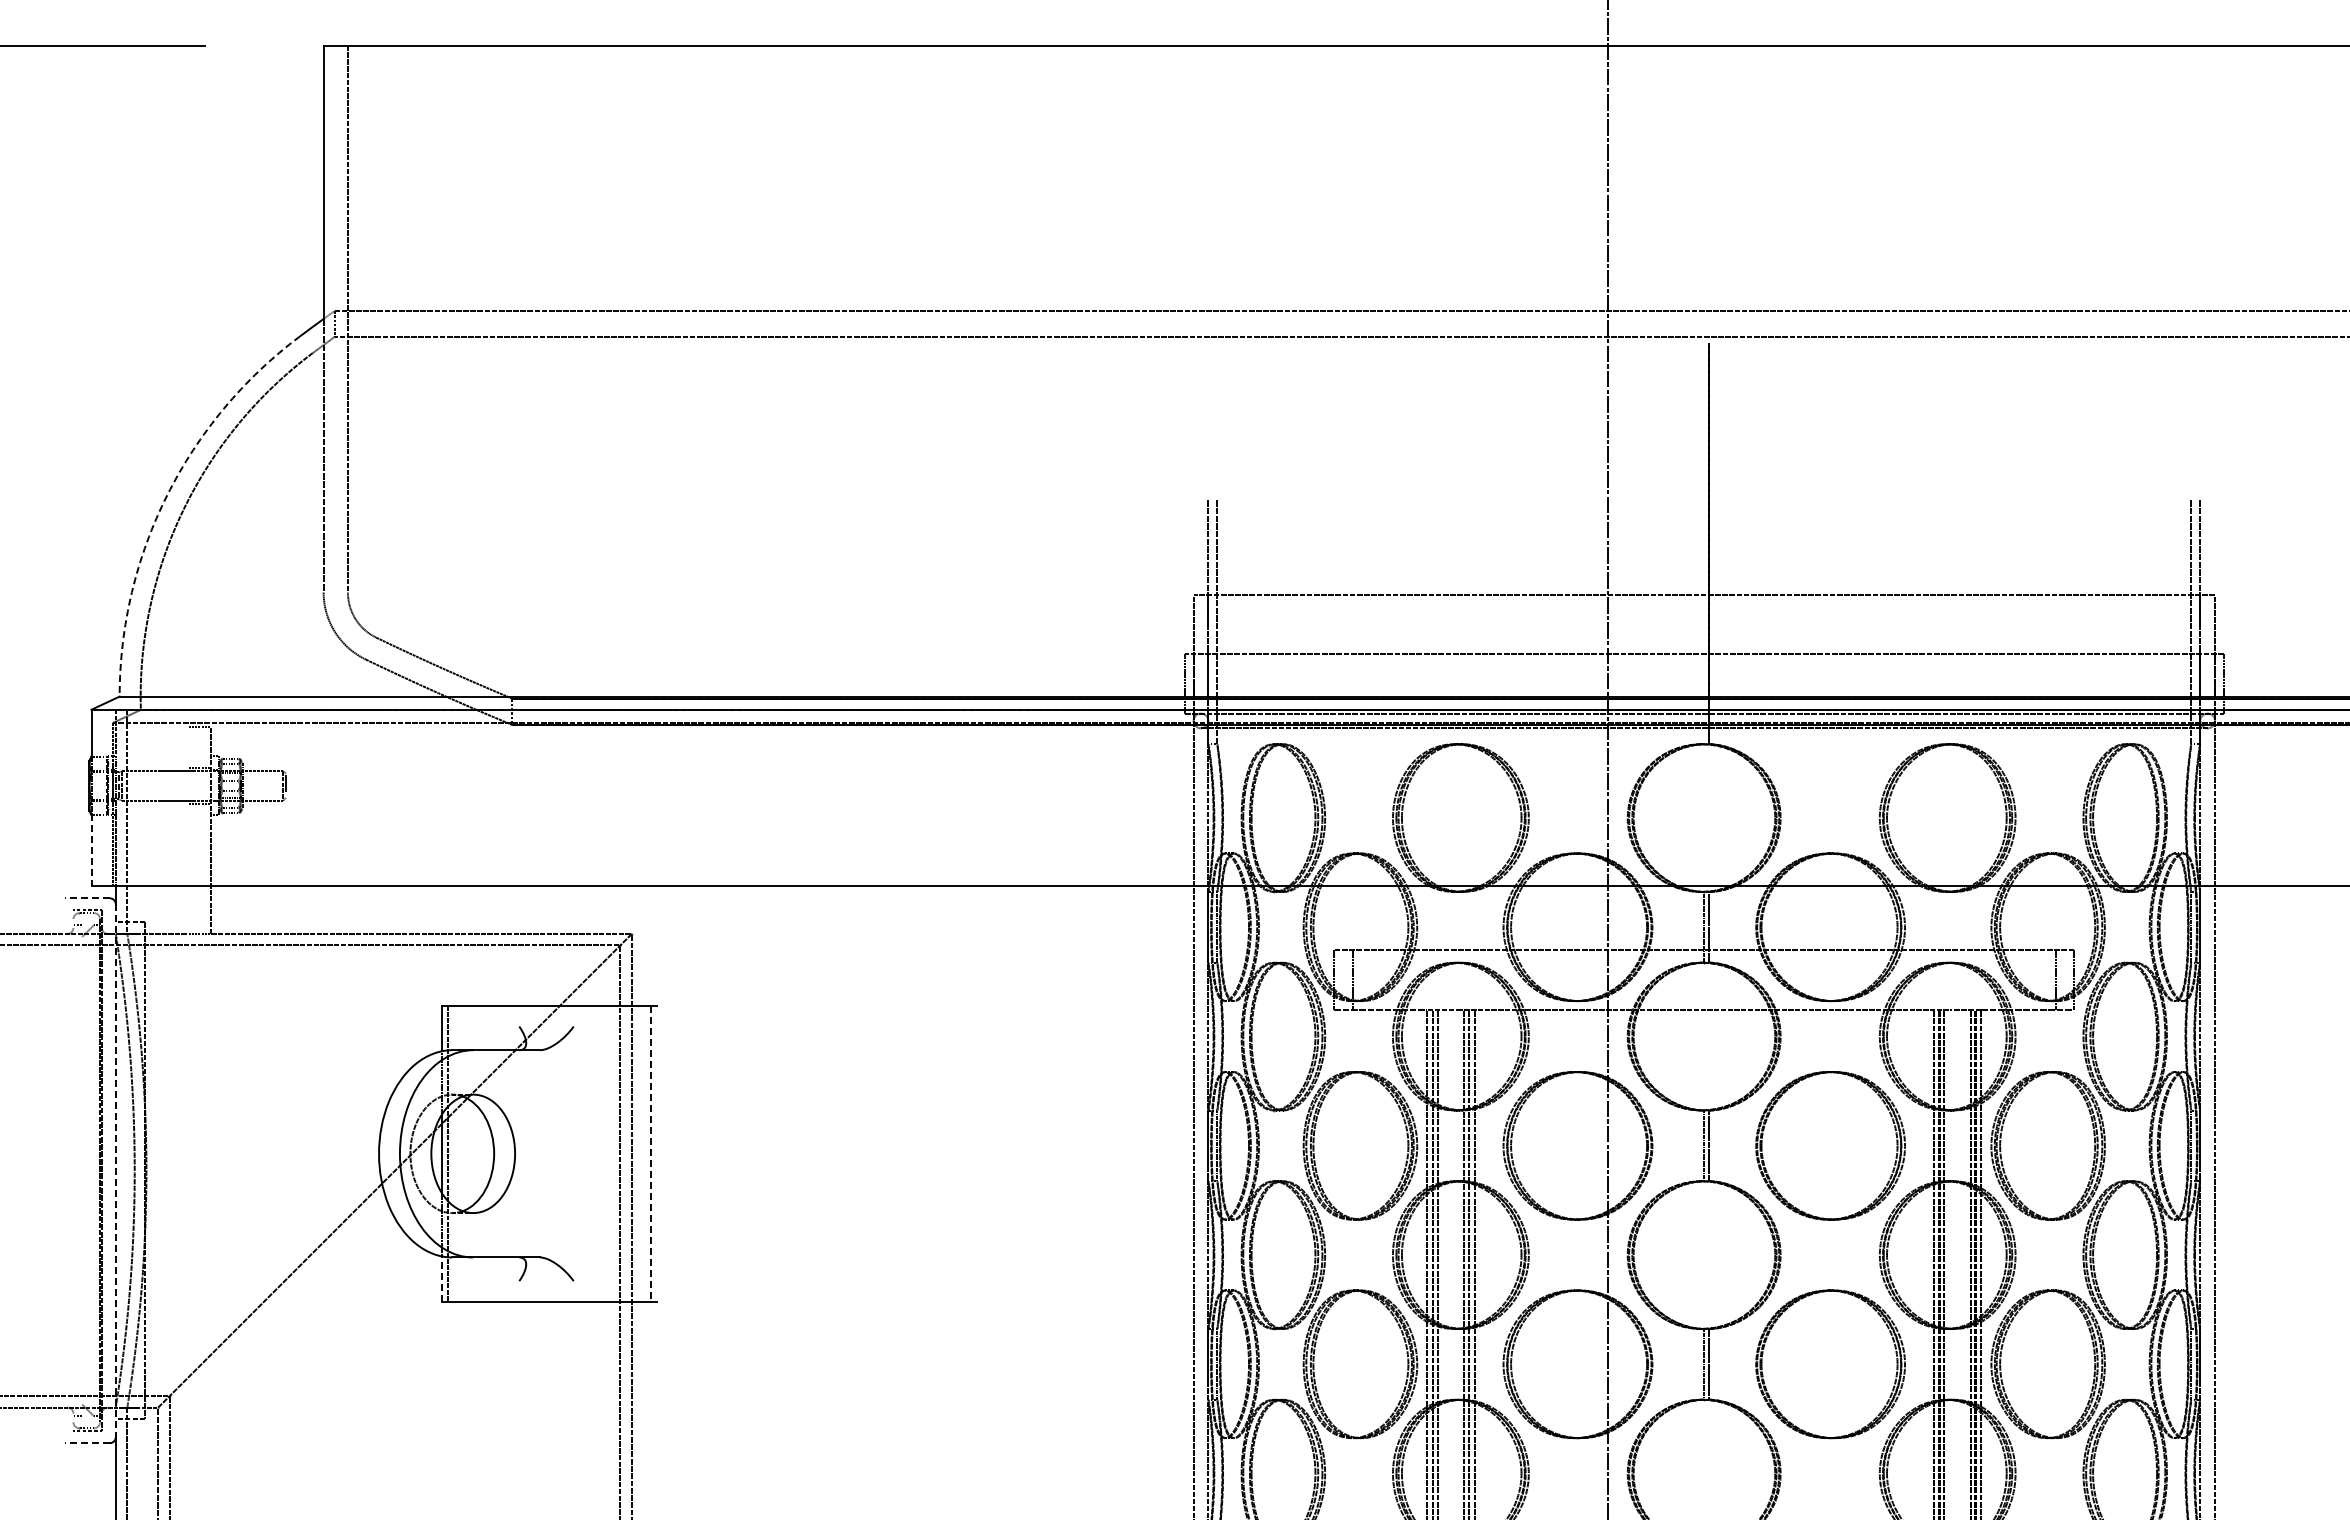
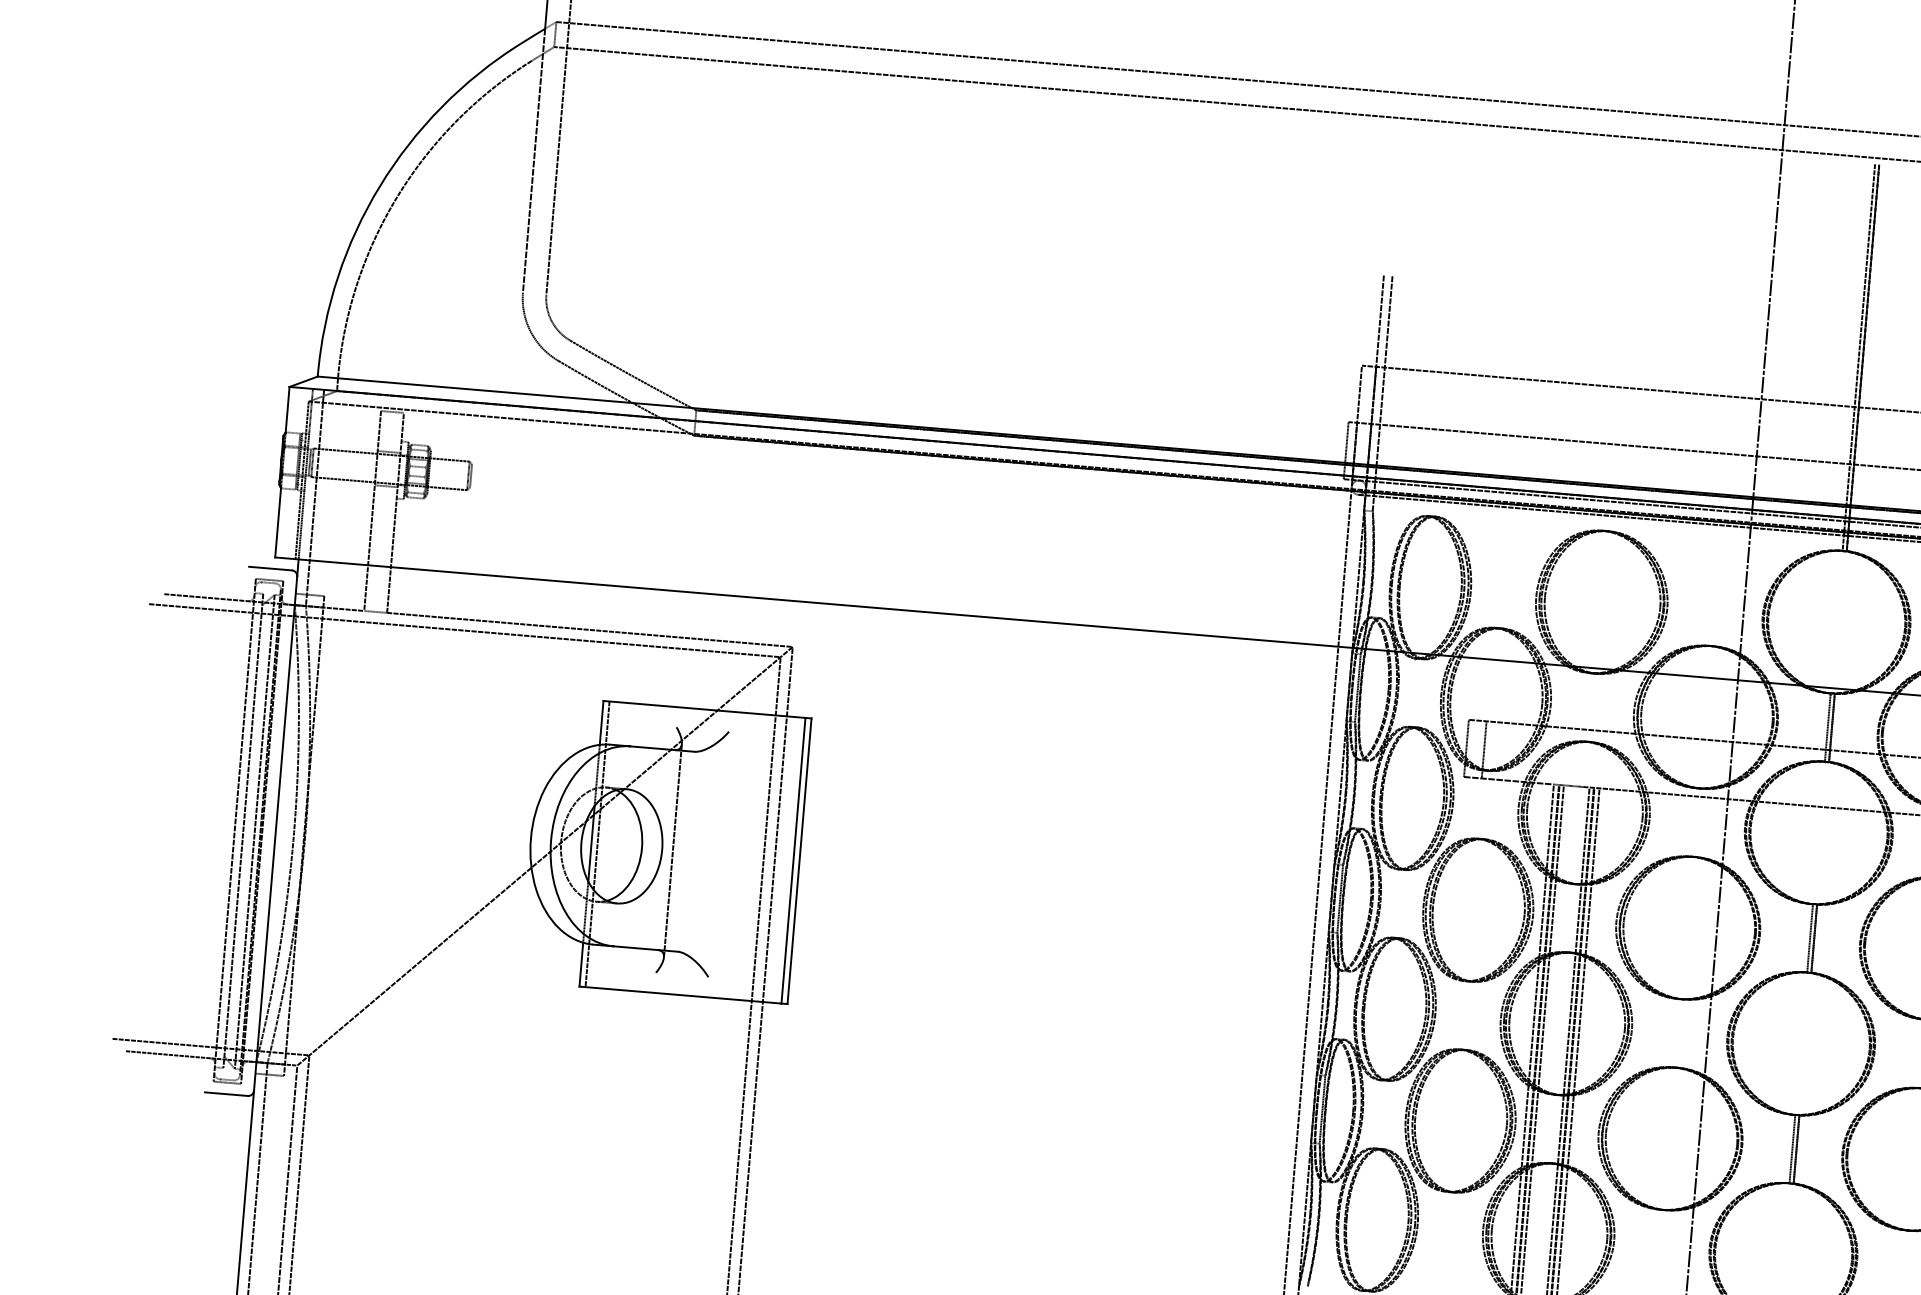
arc: (167, 495) -> (380, 186), dashed -> solid
line: (1704, 543) -> (1859, 357), added
line: (187, 829) -> (372, 510), added
line: (91, 850) -> (278, 522), dashed -> solid
line: (87, 898) -> (270, 568), dashed -> solid
line: (526, 1153) -> (673, 850), added
line: (657, 1153) -> (799, 860), added
line: (651, 1154) -> (793, 861), dashed -> solid
line: (73, 1170) -> (234, 830), added
line: (82, 1170) -> (243, 830), added
line: (94, 1170) -> (255, 831), added
line: (115, 1171) -> (275, 834), dashed -> solid
line: (441, 1279) -> (581, 964), dashed -> solid
line: (87, 1443) -> (226, 1094), dashed -> solid

